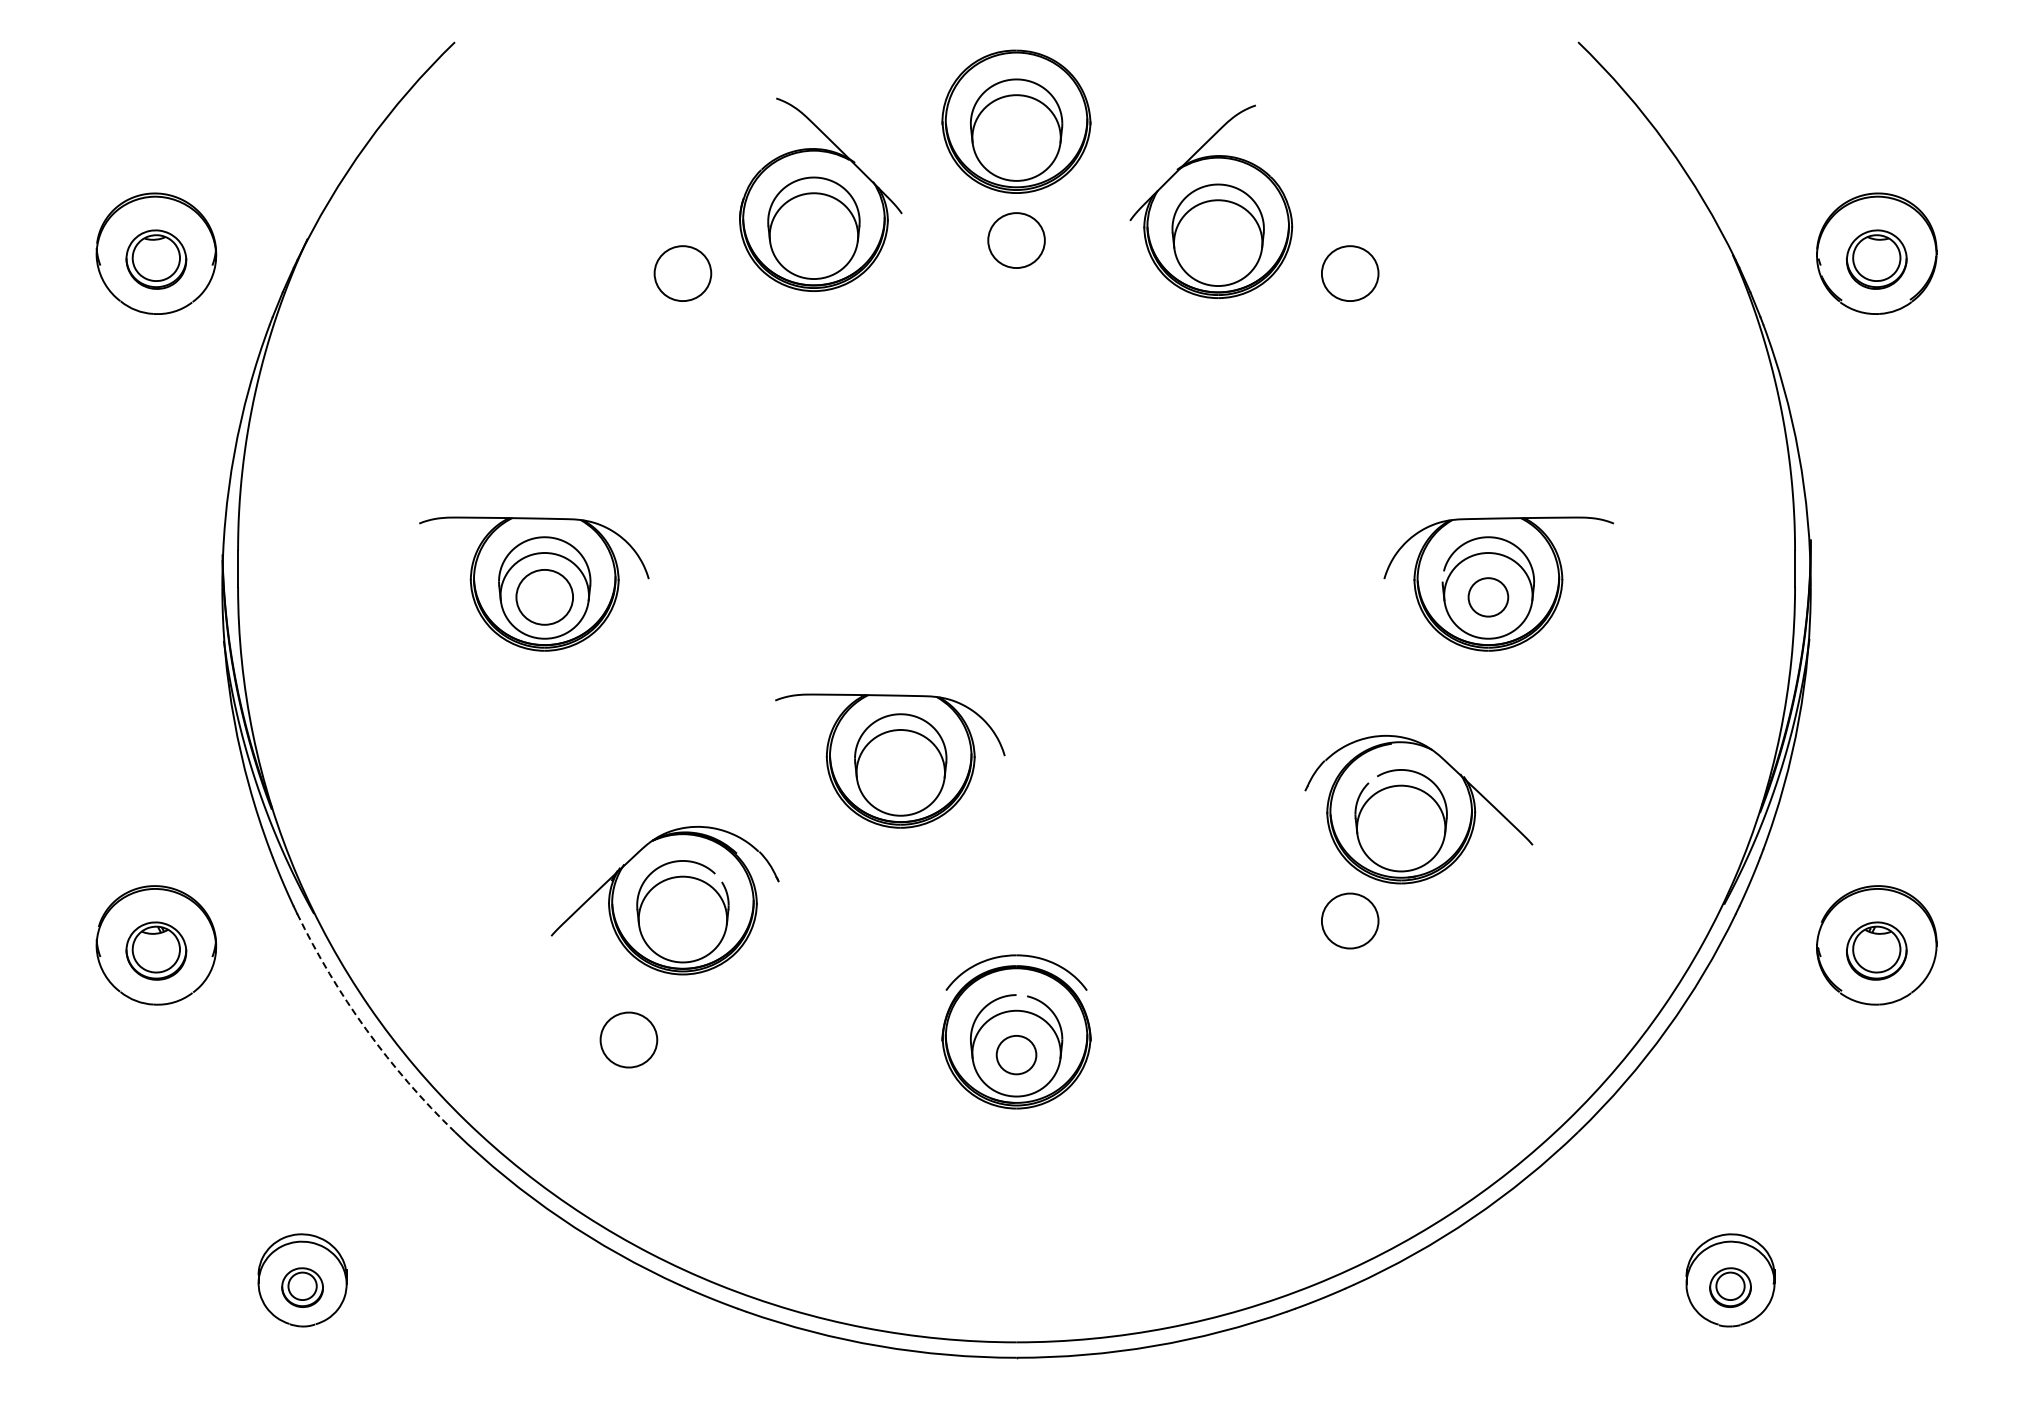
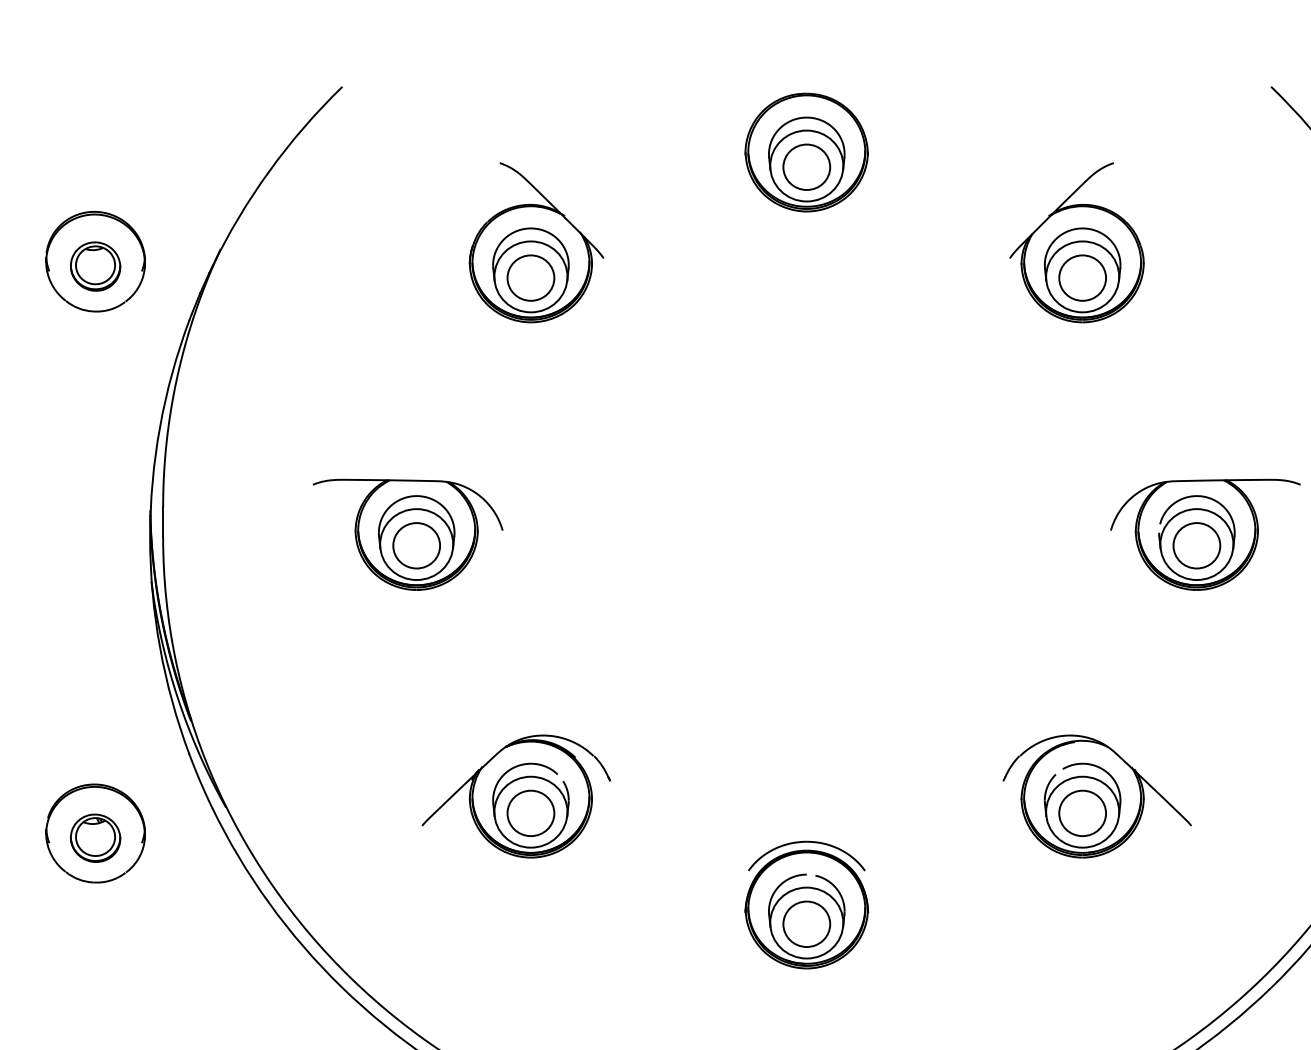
part: (820, 194) -> (536, 242), moved
part: (1211, 201) -> (1077, 242), moved
part: (1016, 240) -> (806, 167), moved
part: (1488, 597) -> (1196, 545), size x1.43
part: (890, 760) -> (702, 680), removed
part: (1418, 809) -> (1096, 796), moved
arc: (366, 1029) -> (269, 903), dashed -> solid
part: (628, 1039) -> (530, 812), moved
part: (1016, 1054) -> (806, 923), size x1.43

